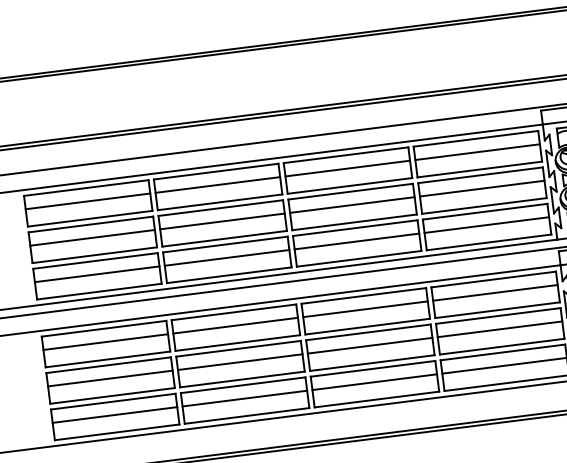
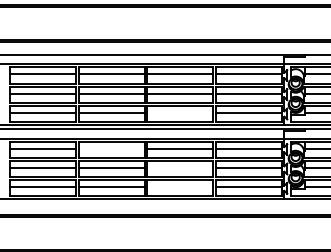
line: (357, 240) -> (180, 112), removed
line: (235, 325) -> (111, 148), removed
line: (370, 344) -> (180, 167), removed
line: (375, 382) -> (180, 187), removed

